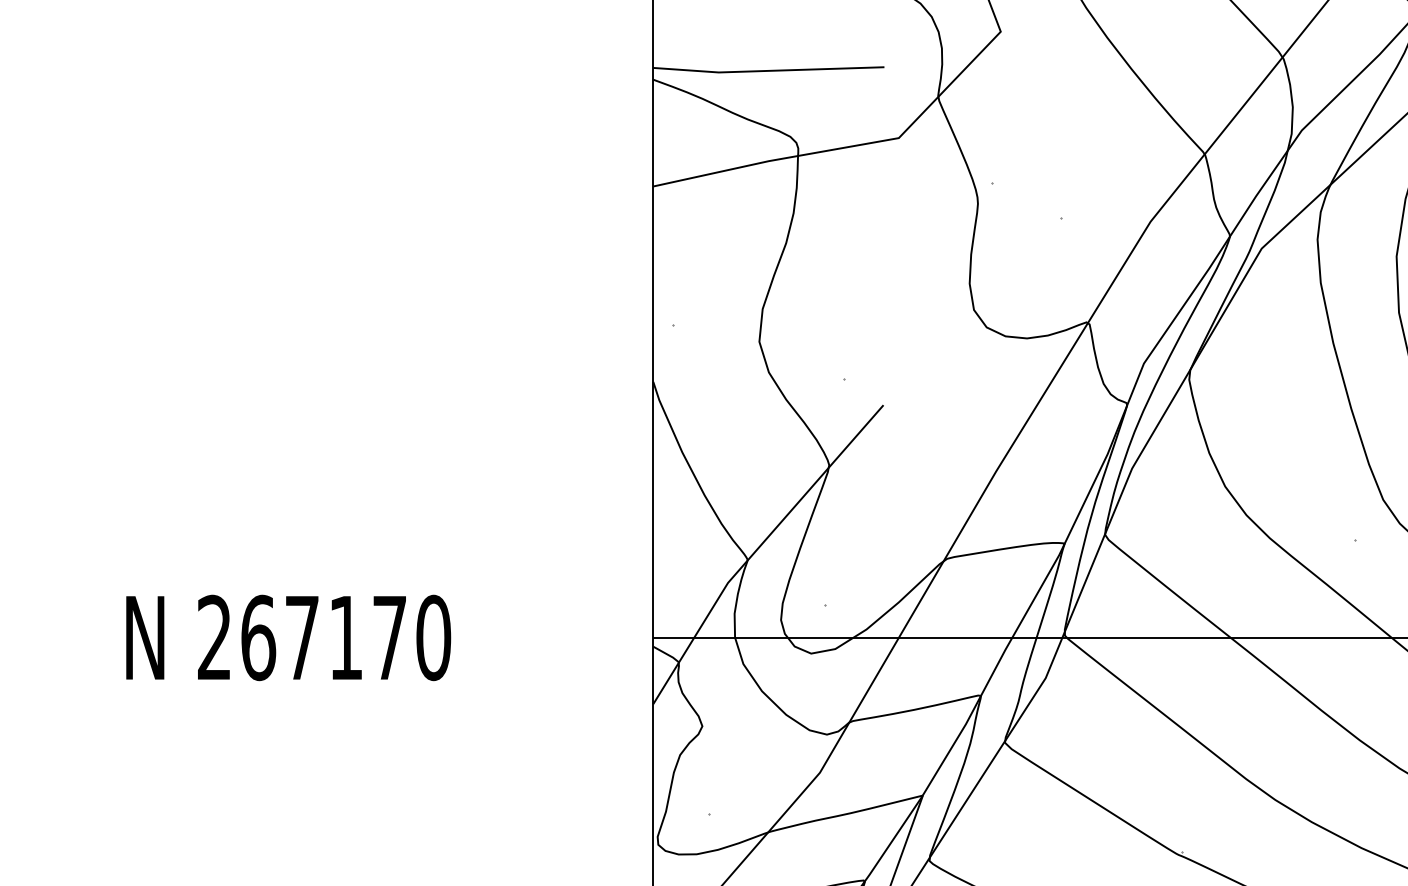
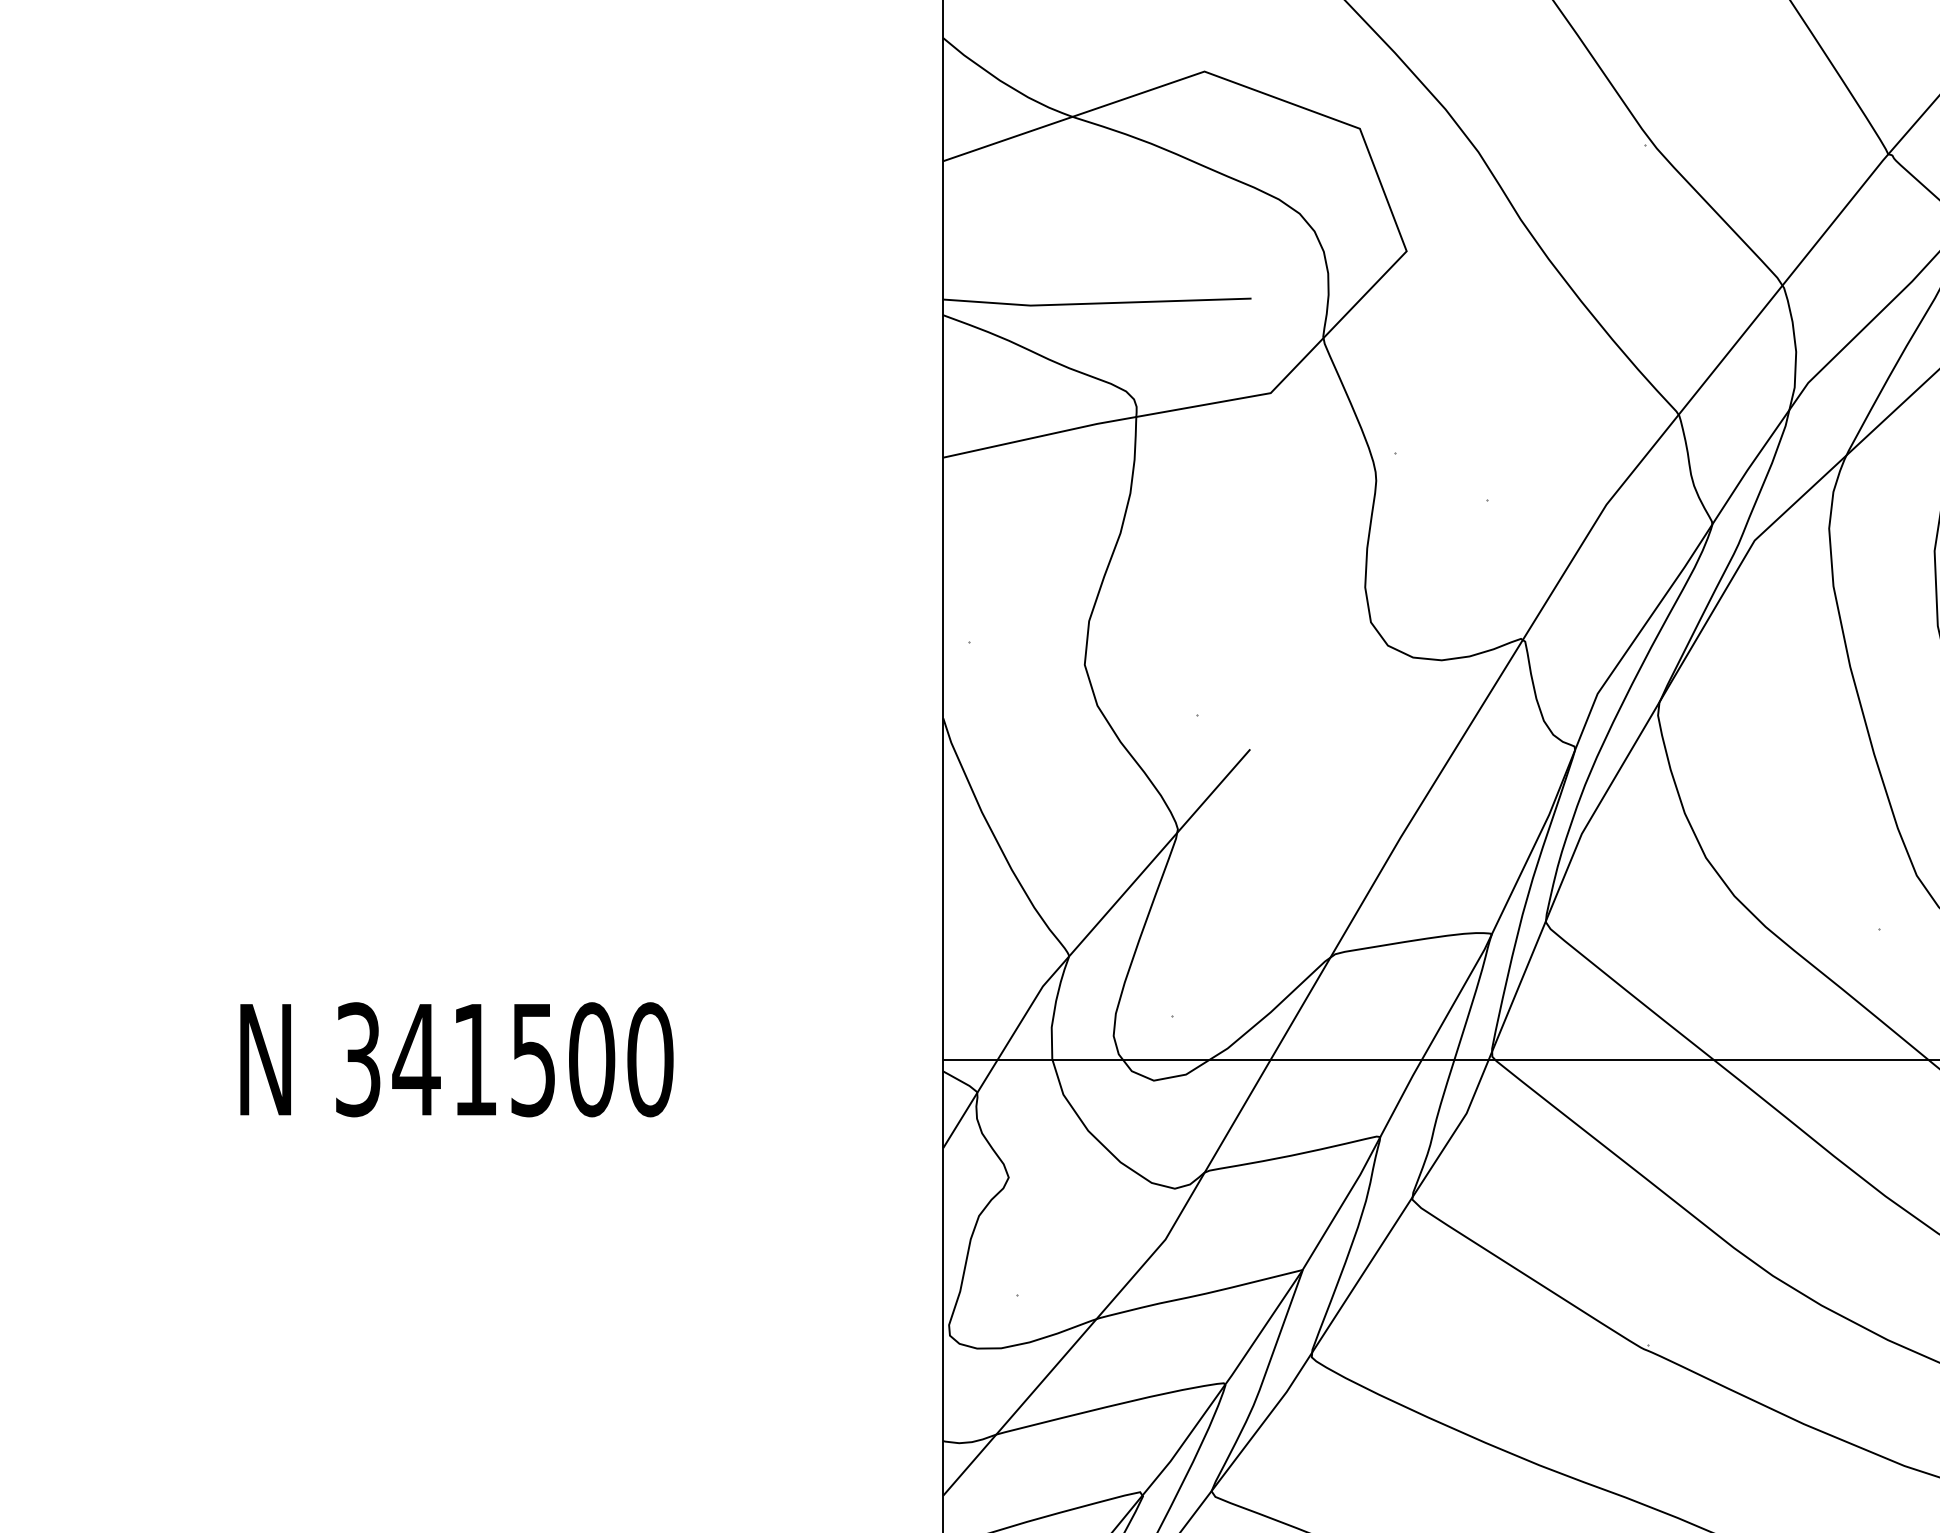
text: (302, 637) -> (475, 1059), 267170 -> 341500

